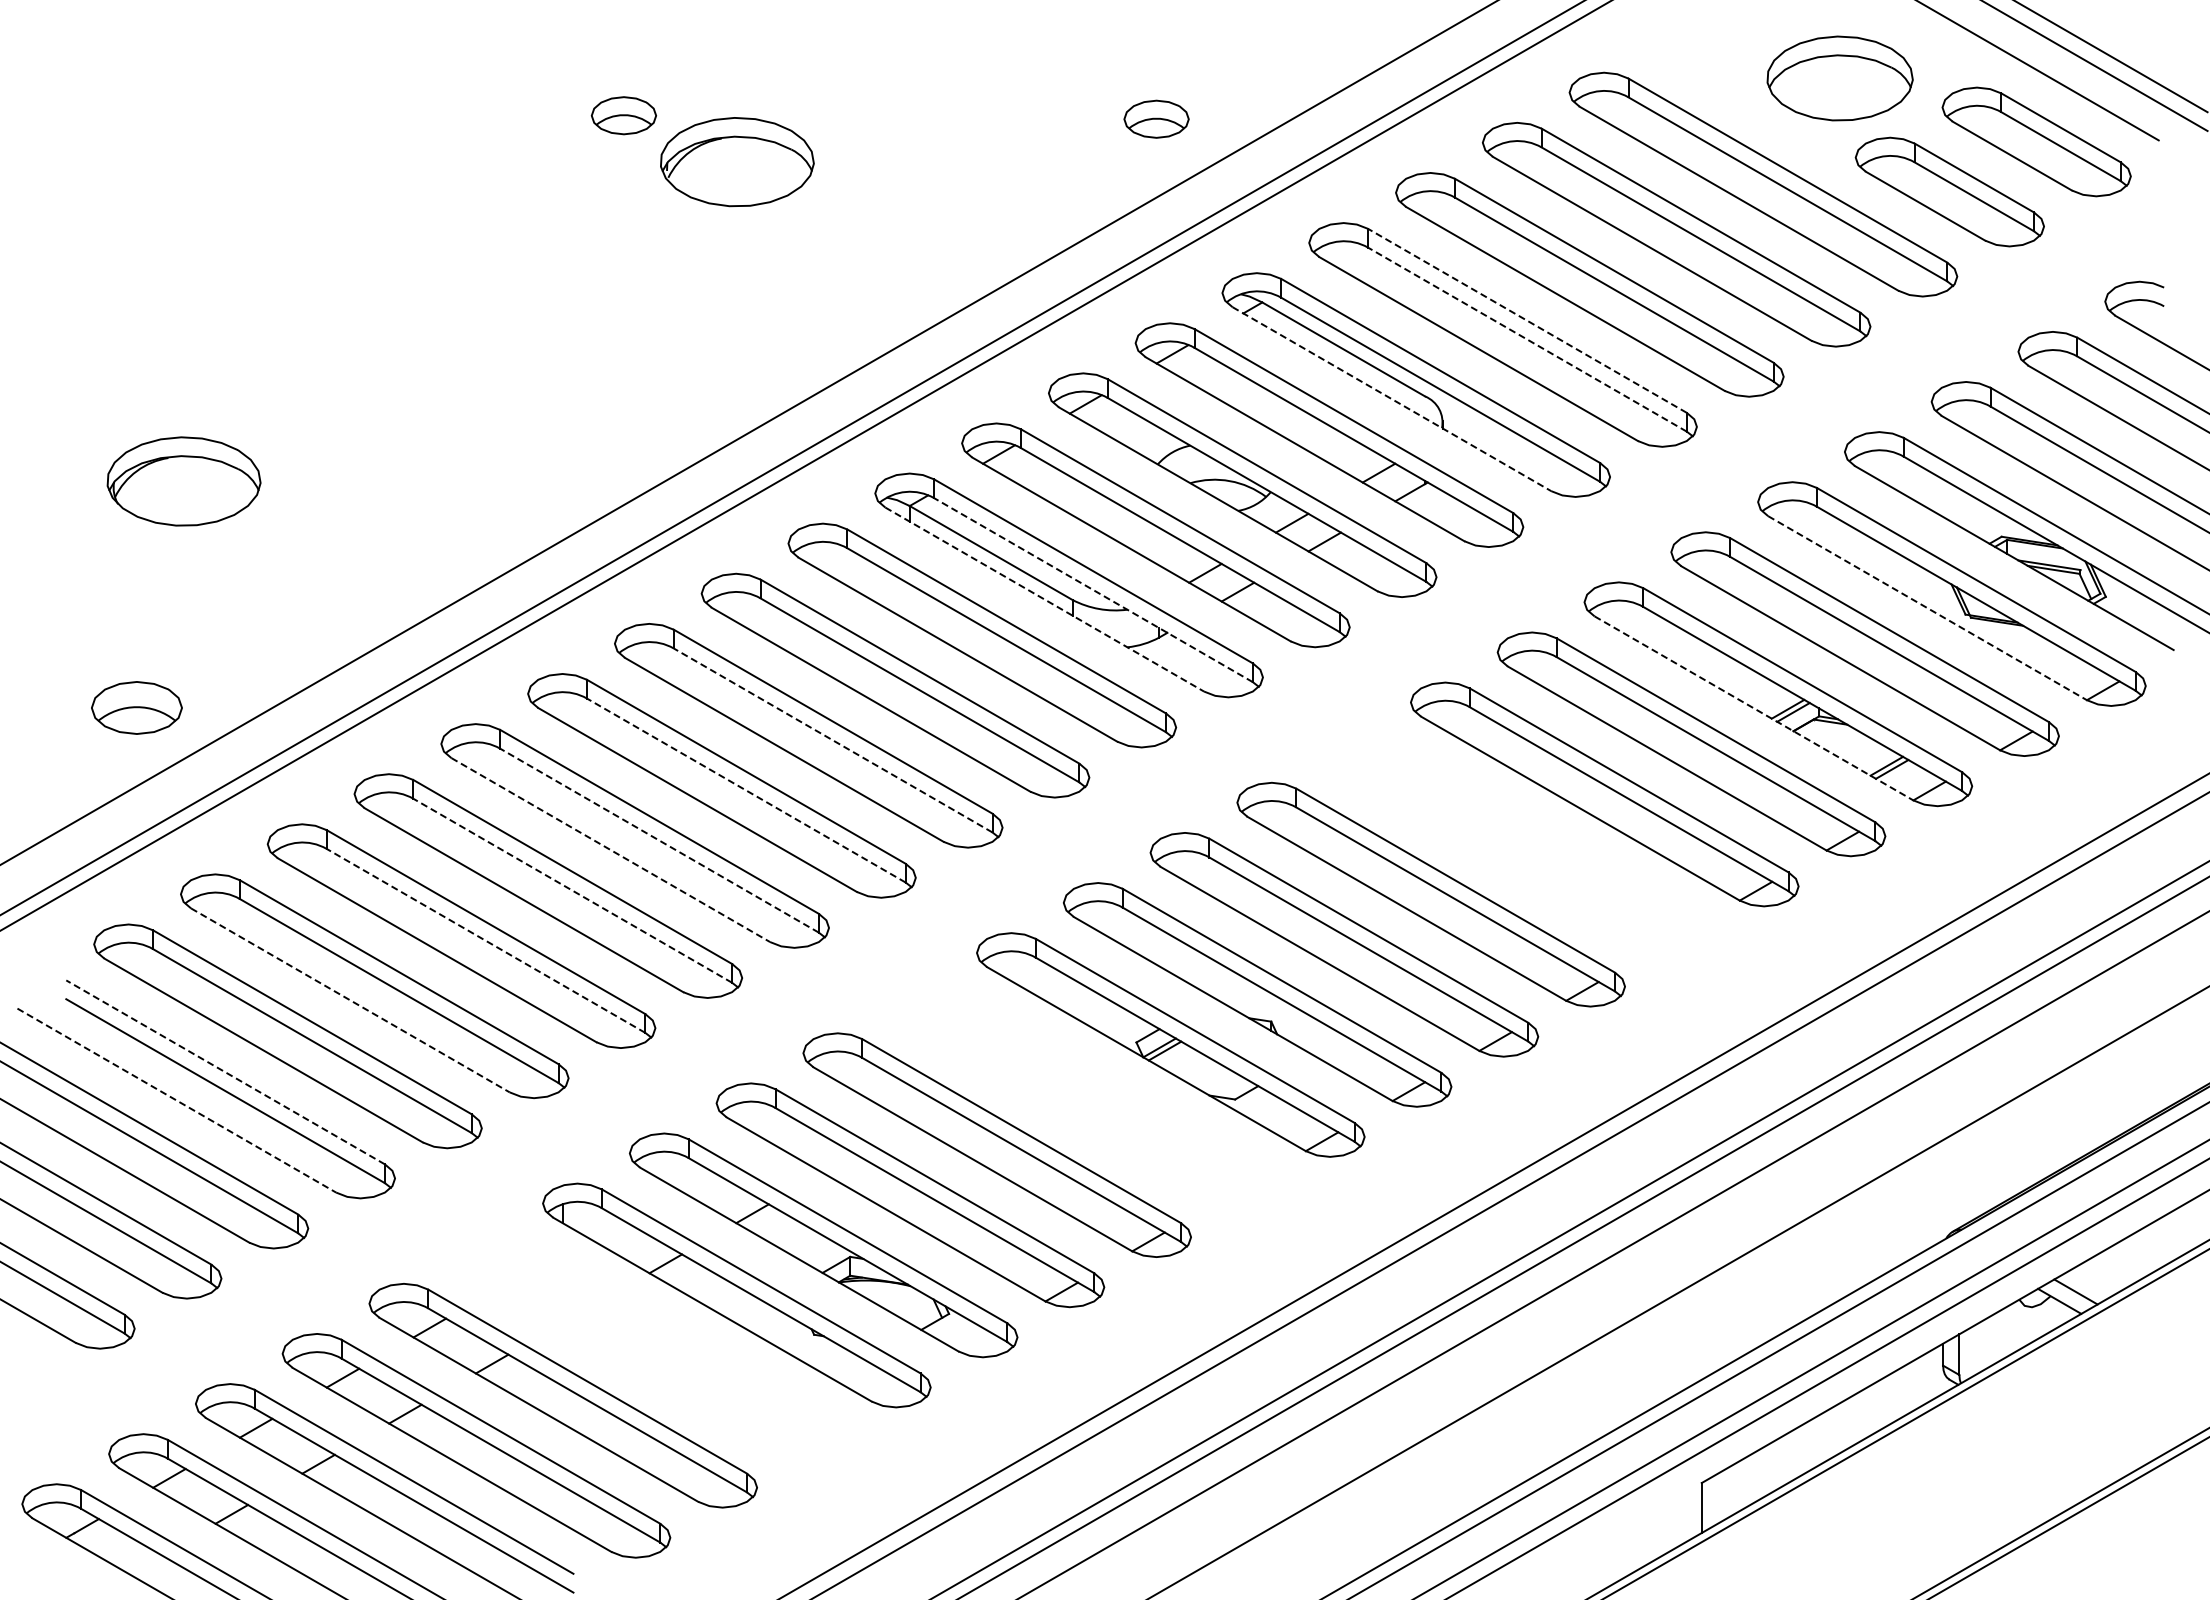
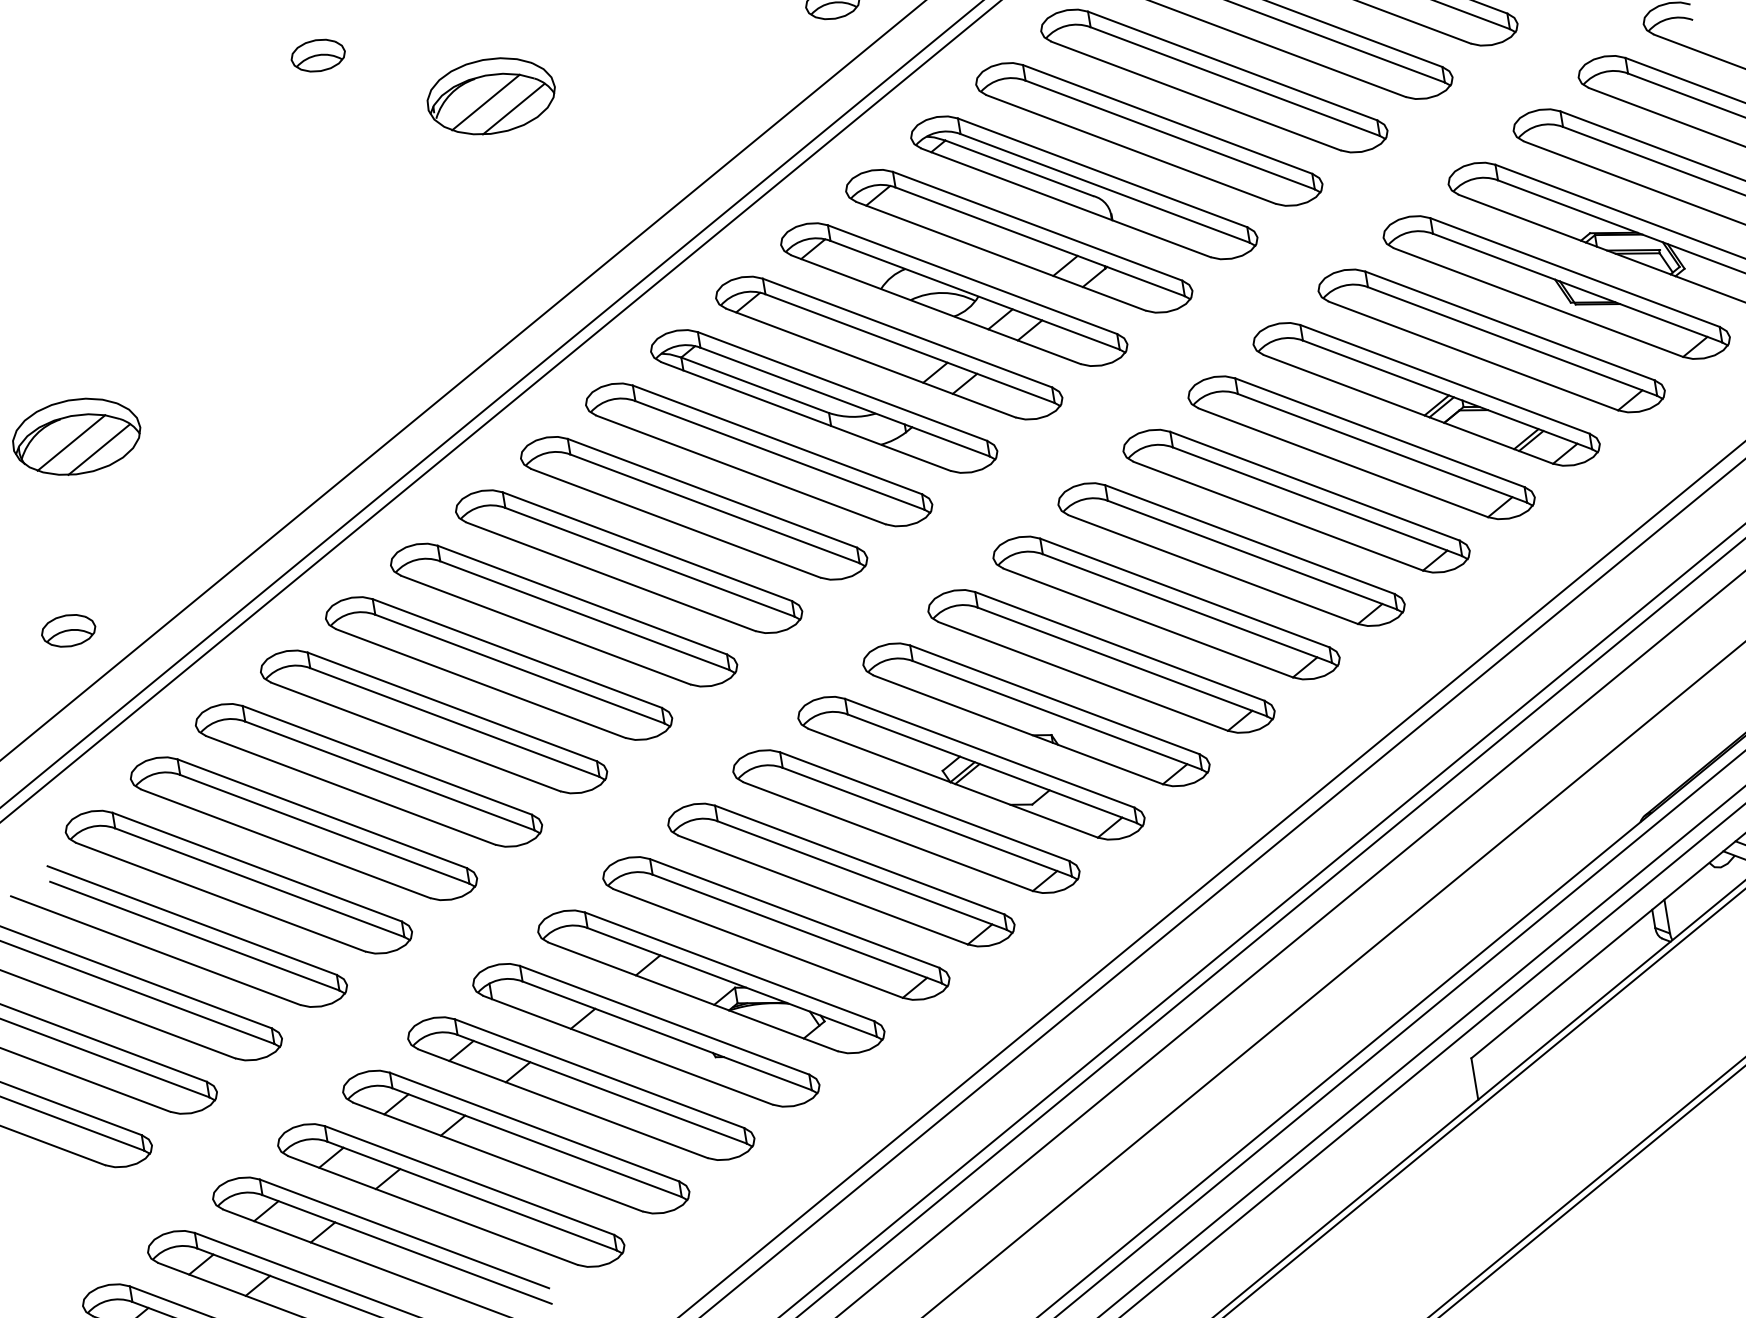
part: (623, 115) -> (317, 55), moved
line: (729, 168) -> (485, 102), added
line: (761, 181) -> (513, 109), added
line: (1527, 320) -> (1167, 119), dashed -> solid
line: (1527, 339) -> (1170, 134), dashed -> solid
line: (1391, 399) -> (1065, 203), dashed -> solid
line: (176, 487) -> (71, 442), added
line: (207, 500) -> (98, 449), added
line: (1093, 590) -> (845, 402), dashed -> solid
line: (1044, 599) -> (805, 416), dashed -> solid
line: (1927, 608) -> (1538, 302), dashed -> solid
part: (136, 707) -> (68, 630), size x0.71
line: (1753, 708) -> (1408, 409), dashed -> solid
line: (833, 740) -> (650, 562), dashed -> solid
line: (746, 790) -> (585, 615), dashed -> solid
line: (659, 840) -> (519, 668), dashed -> solid
part: (1517, 844) -> (1231, 554), added
line: (610, 850) -> (480, 683), dashed -> solid
line: (572, 890) -> (454, 722), dashed -> solid
line: (486, 940) -> (390, 775), dashed -> solid
line: (350, 1000) -> (285, 843), dashed -> solid
line: (225, 1072) -> (192, 920), dashed -> solid
part: (1083, 1094) -> (905, 821), added
line: (176, 1100) -> (155, 950), dashed -> solid
part: (649, 1345) -> (580, 1088), added

